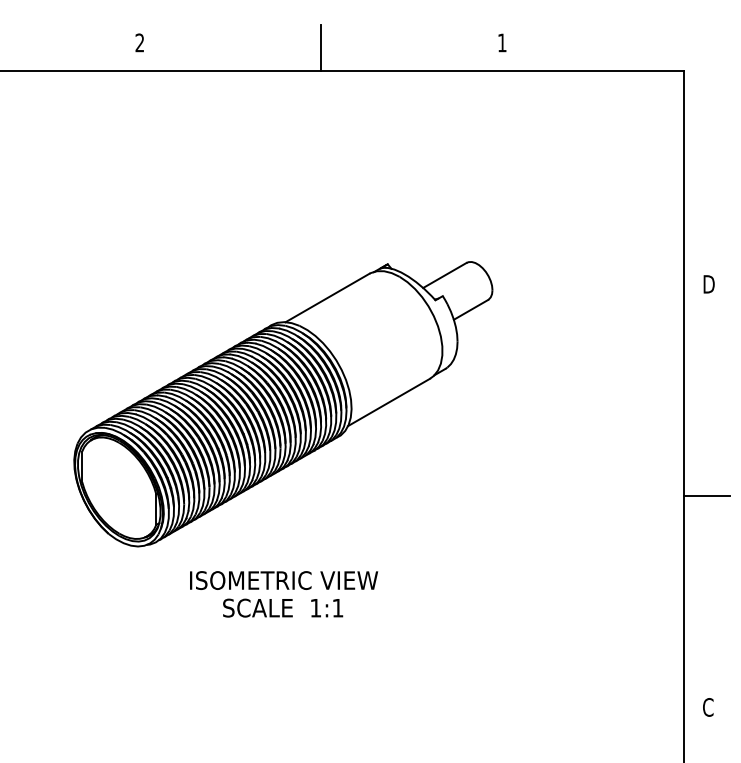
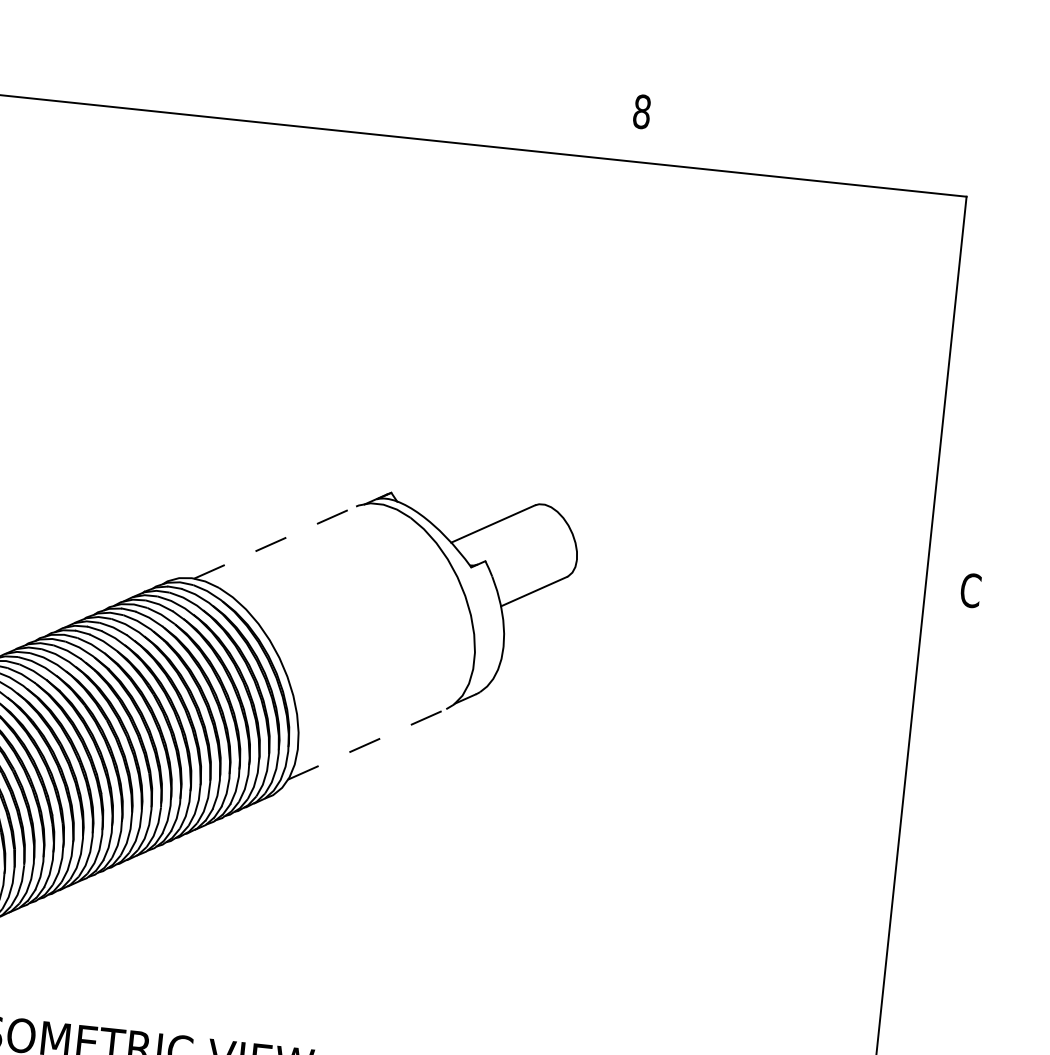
text: (501, 42) -> (640, 110), 1 -> 8
line: (321, 47) -> (312, 85), removed
text: (708, 283) -> (971, 589), D -> C
line: (327, 297) -> (275, 541), solid -> dashed
line: (389, 402) -> (368, 744), solid -> dashed
line: (706, 495) -> (927, 974), removed

